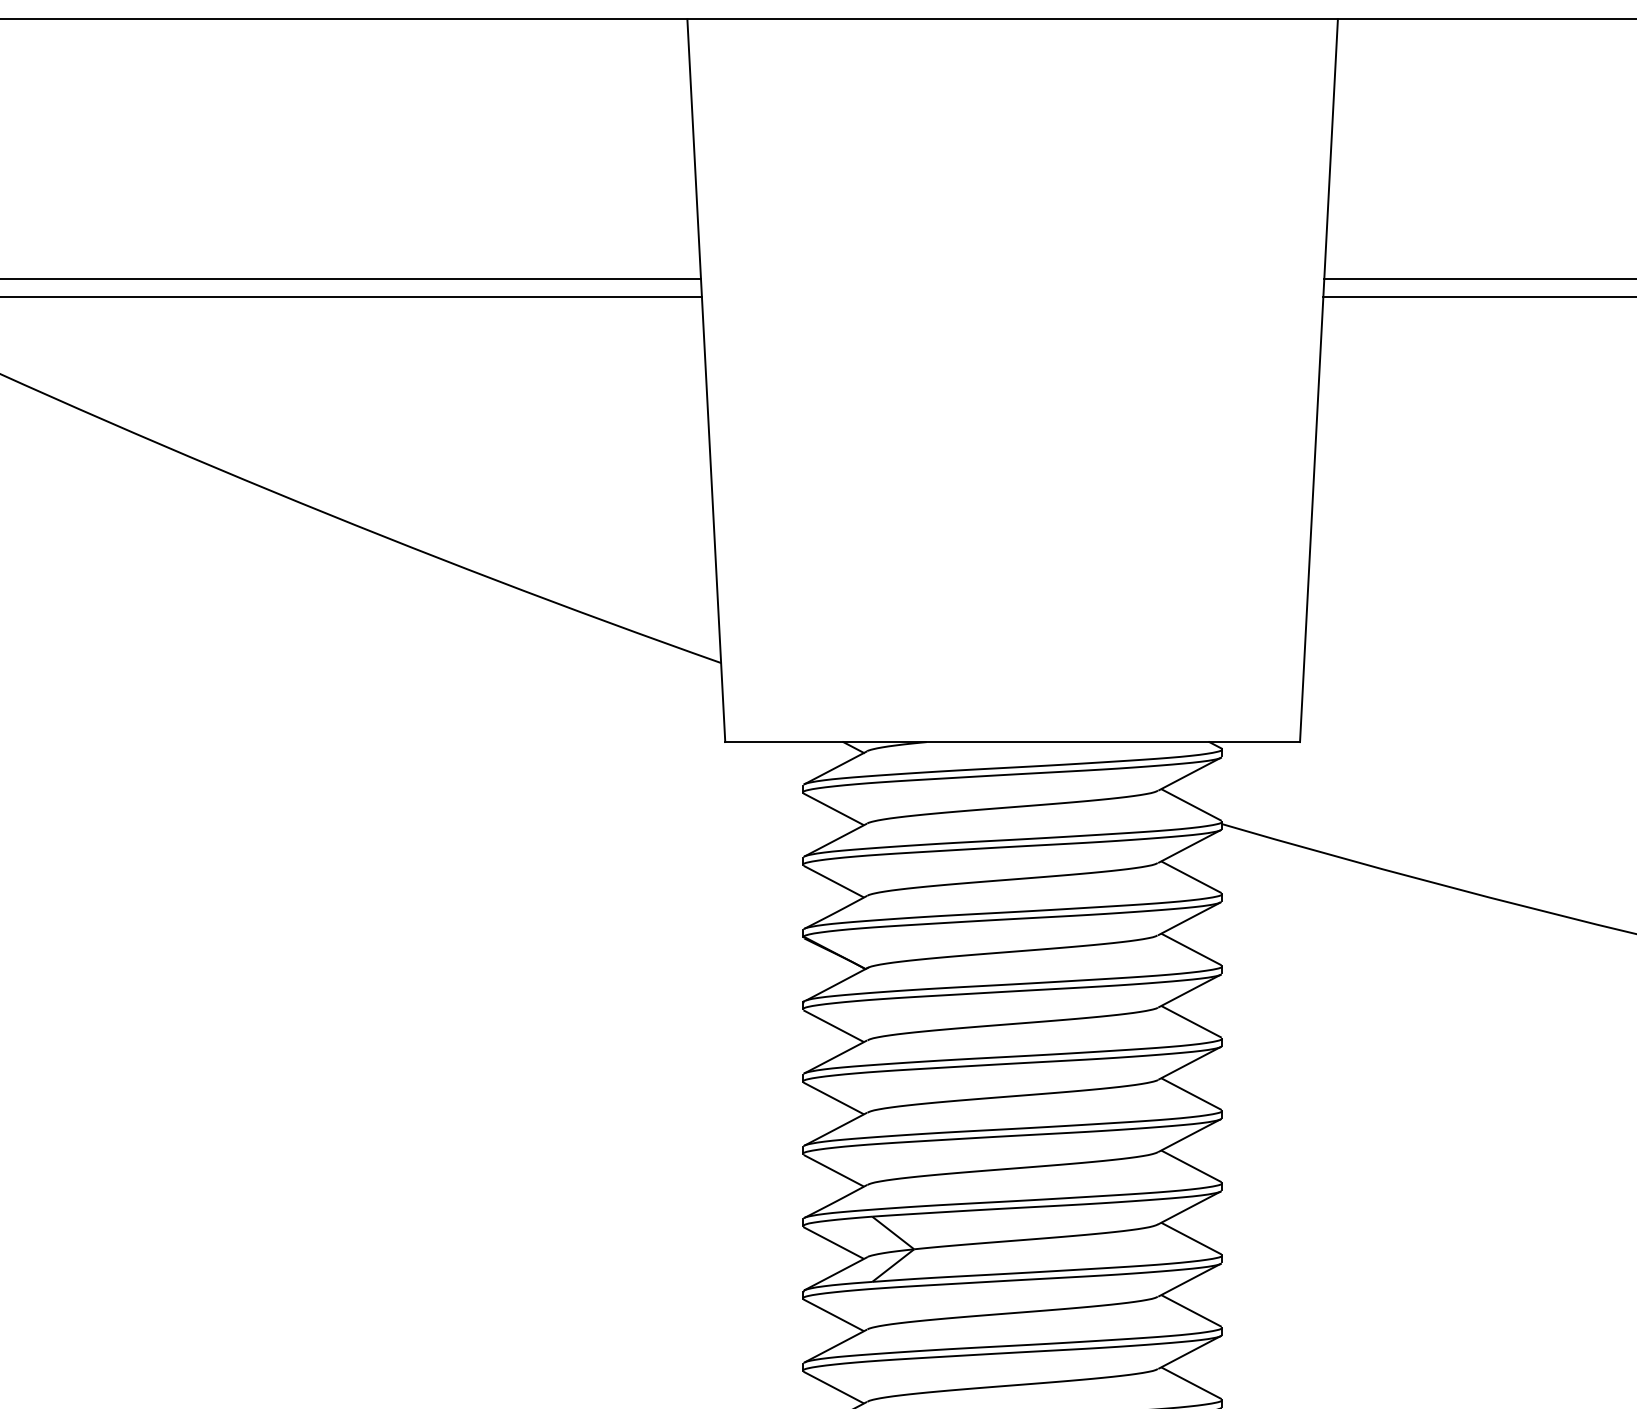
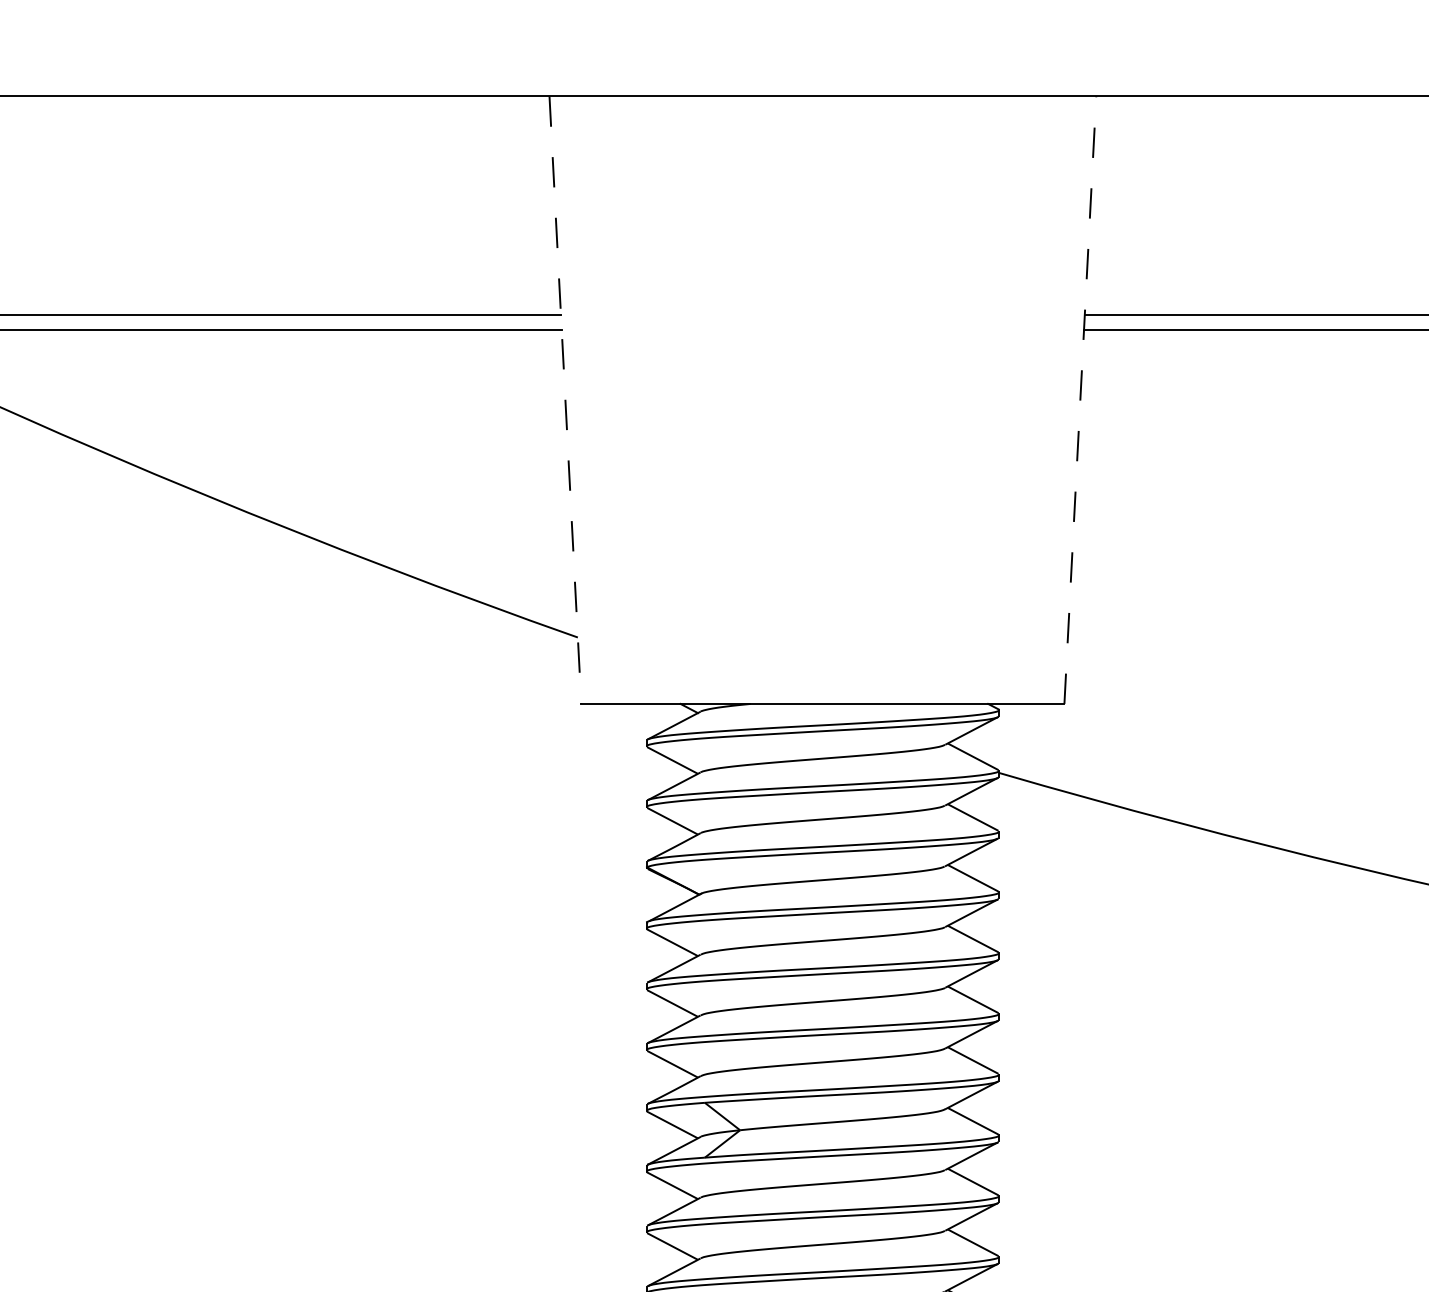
line: (1319, 379) -> (1080, 399), solid -> dashed
line: (706, 381) -> (565, 400), solid -> dashed

